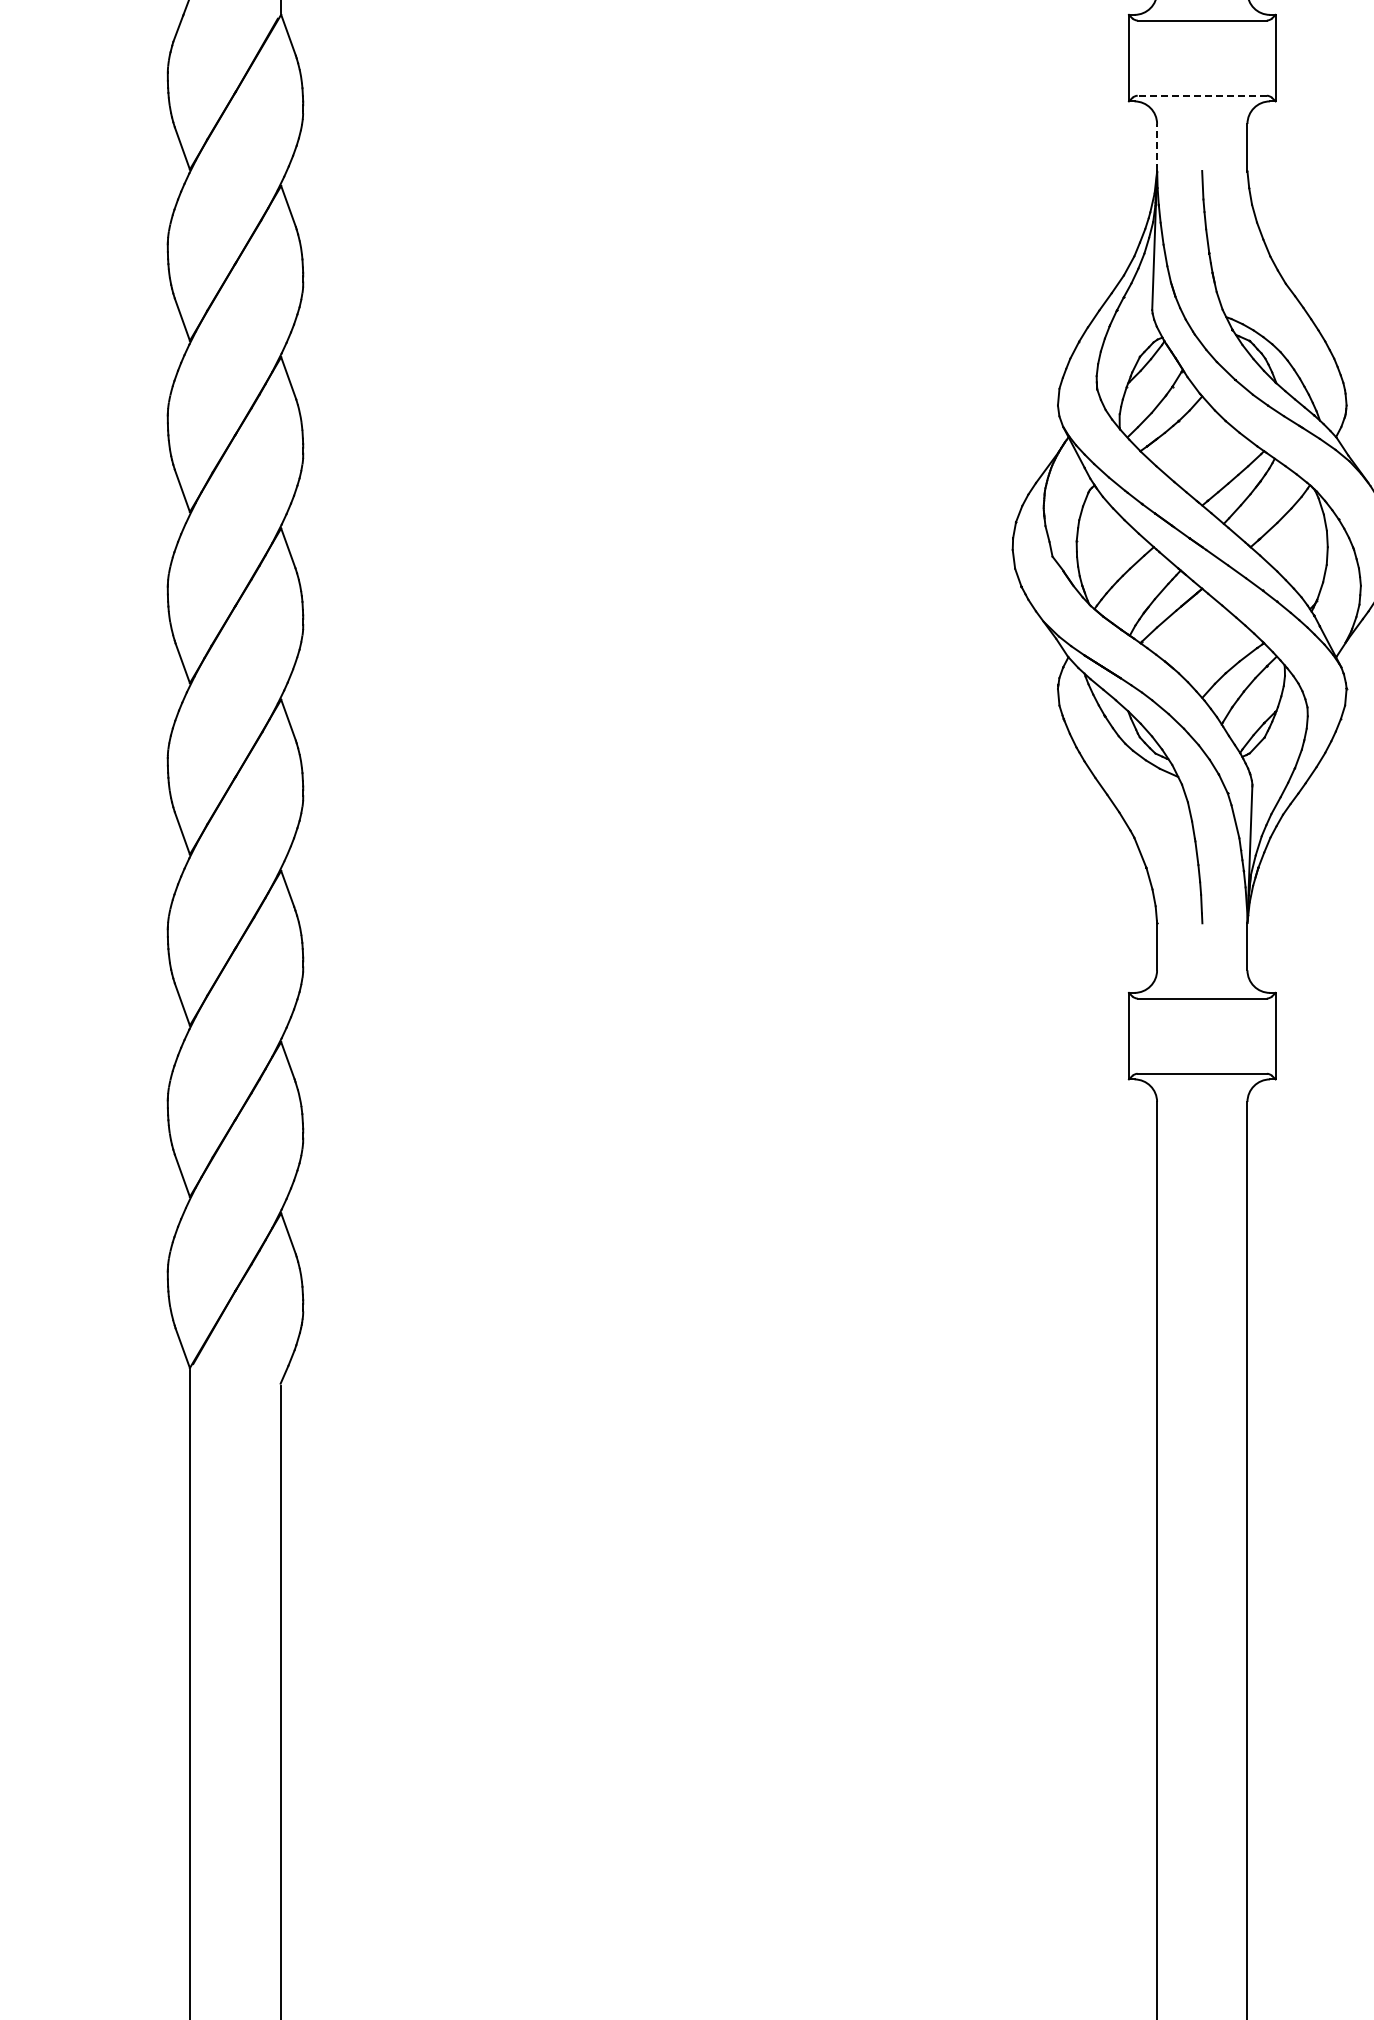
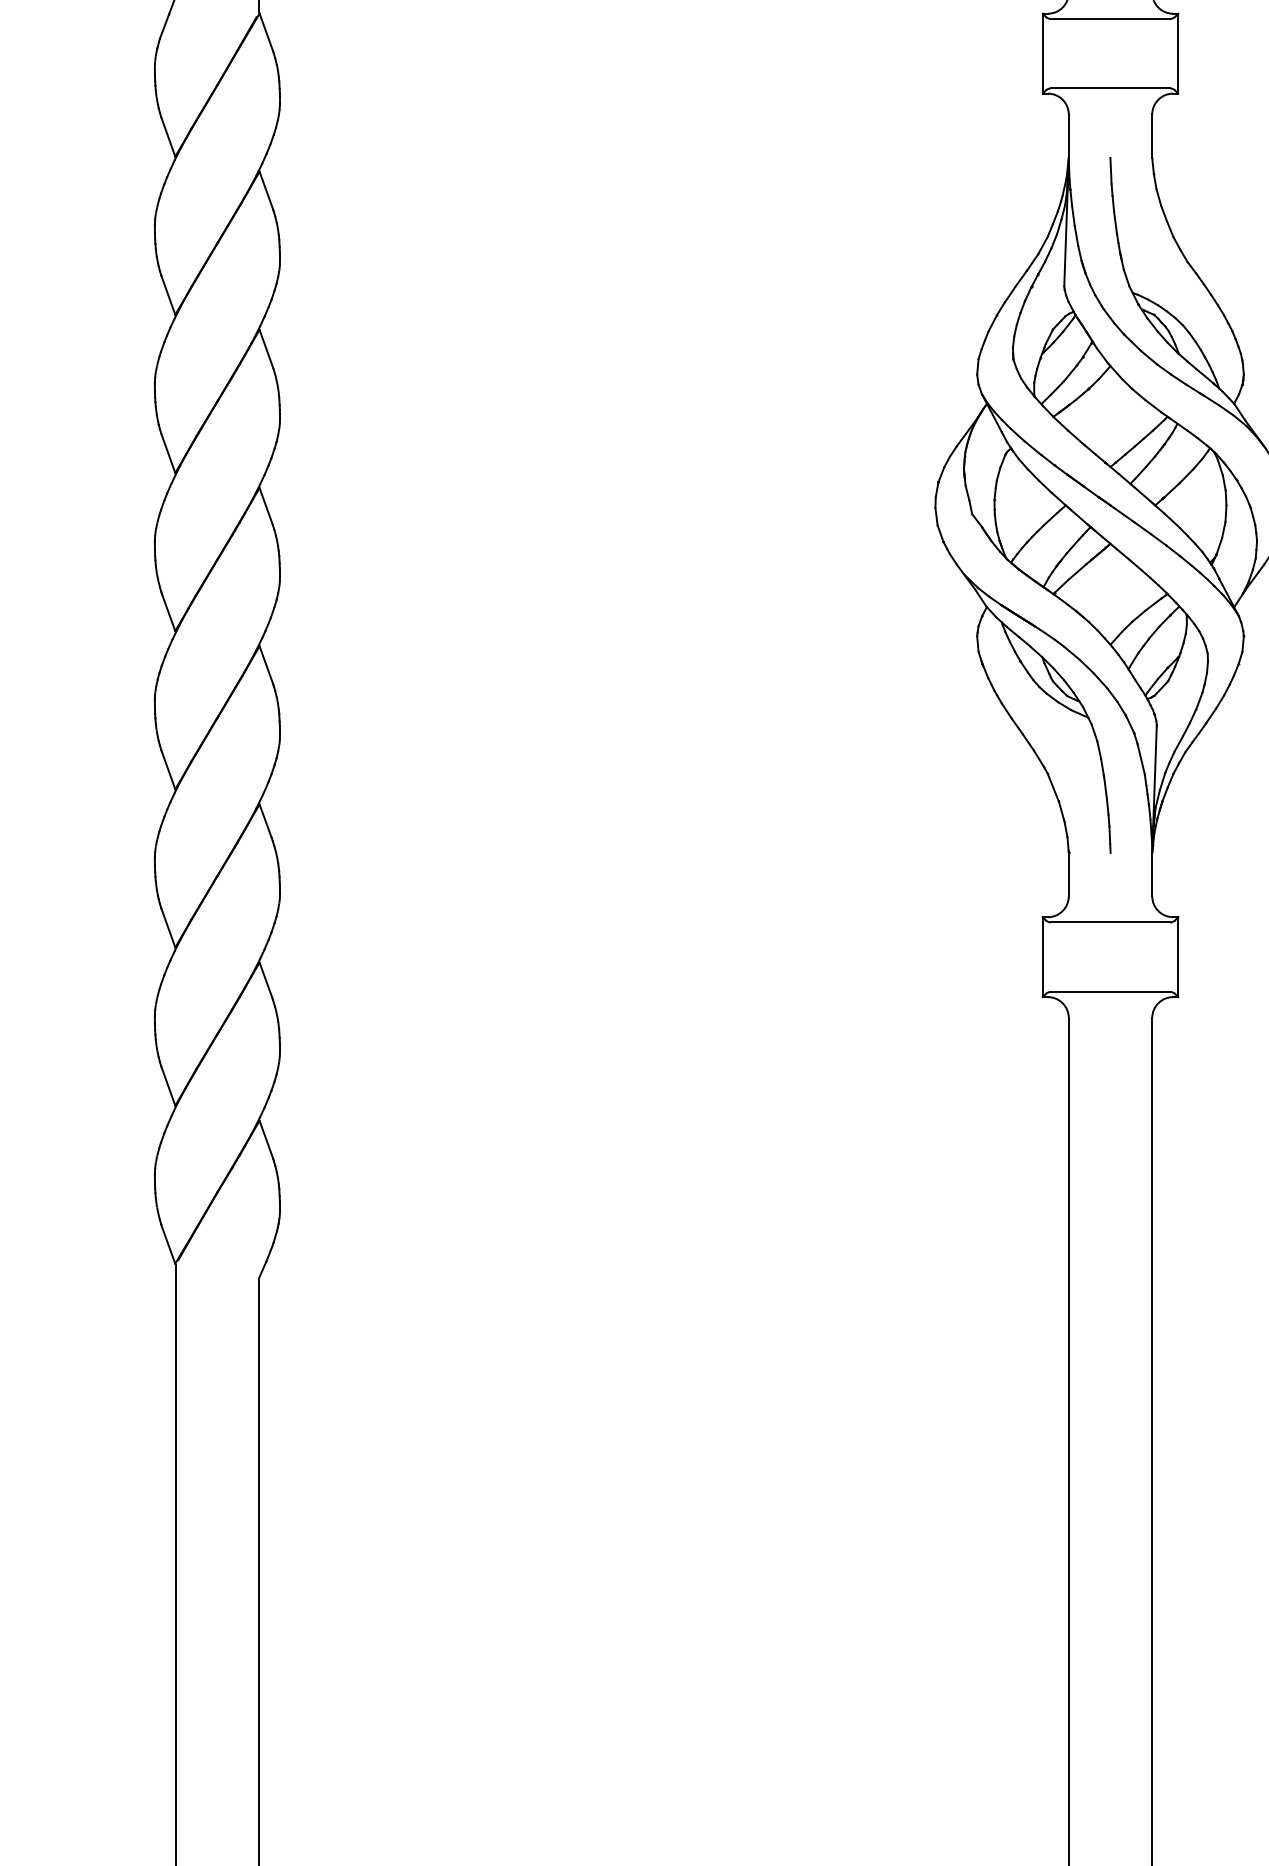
line: (1202, 95) -> (1110, 88), dashed -> solid
line: (1157, 147) -> (1069, 136), dashed -> solid

